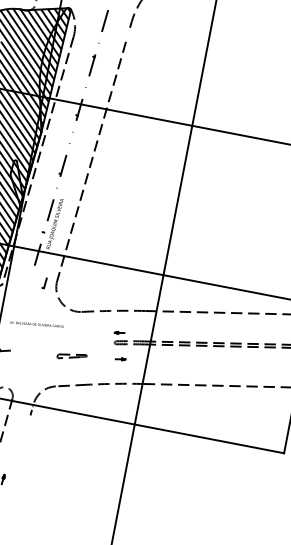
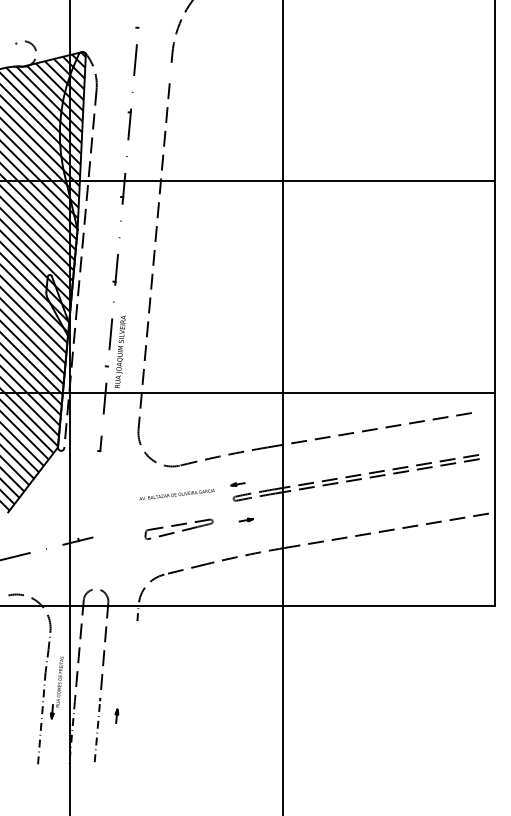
part: (44, 282) -> (99, 443), moved
text: (36, 324) -> (176, 494), moved
part: (71, 356) -> (178, 529), size x1.67

